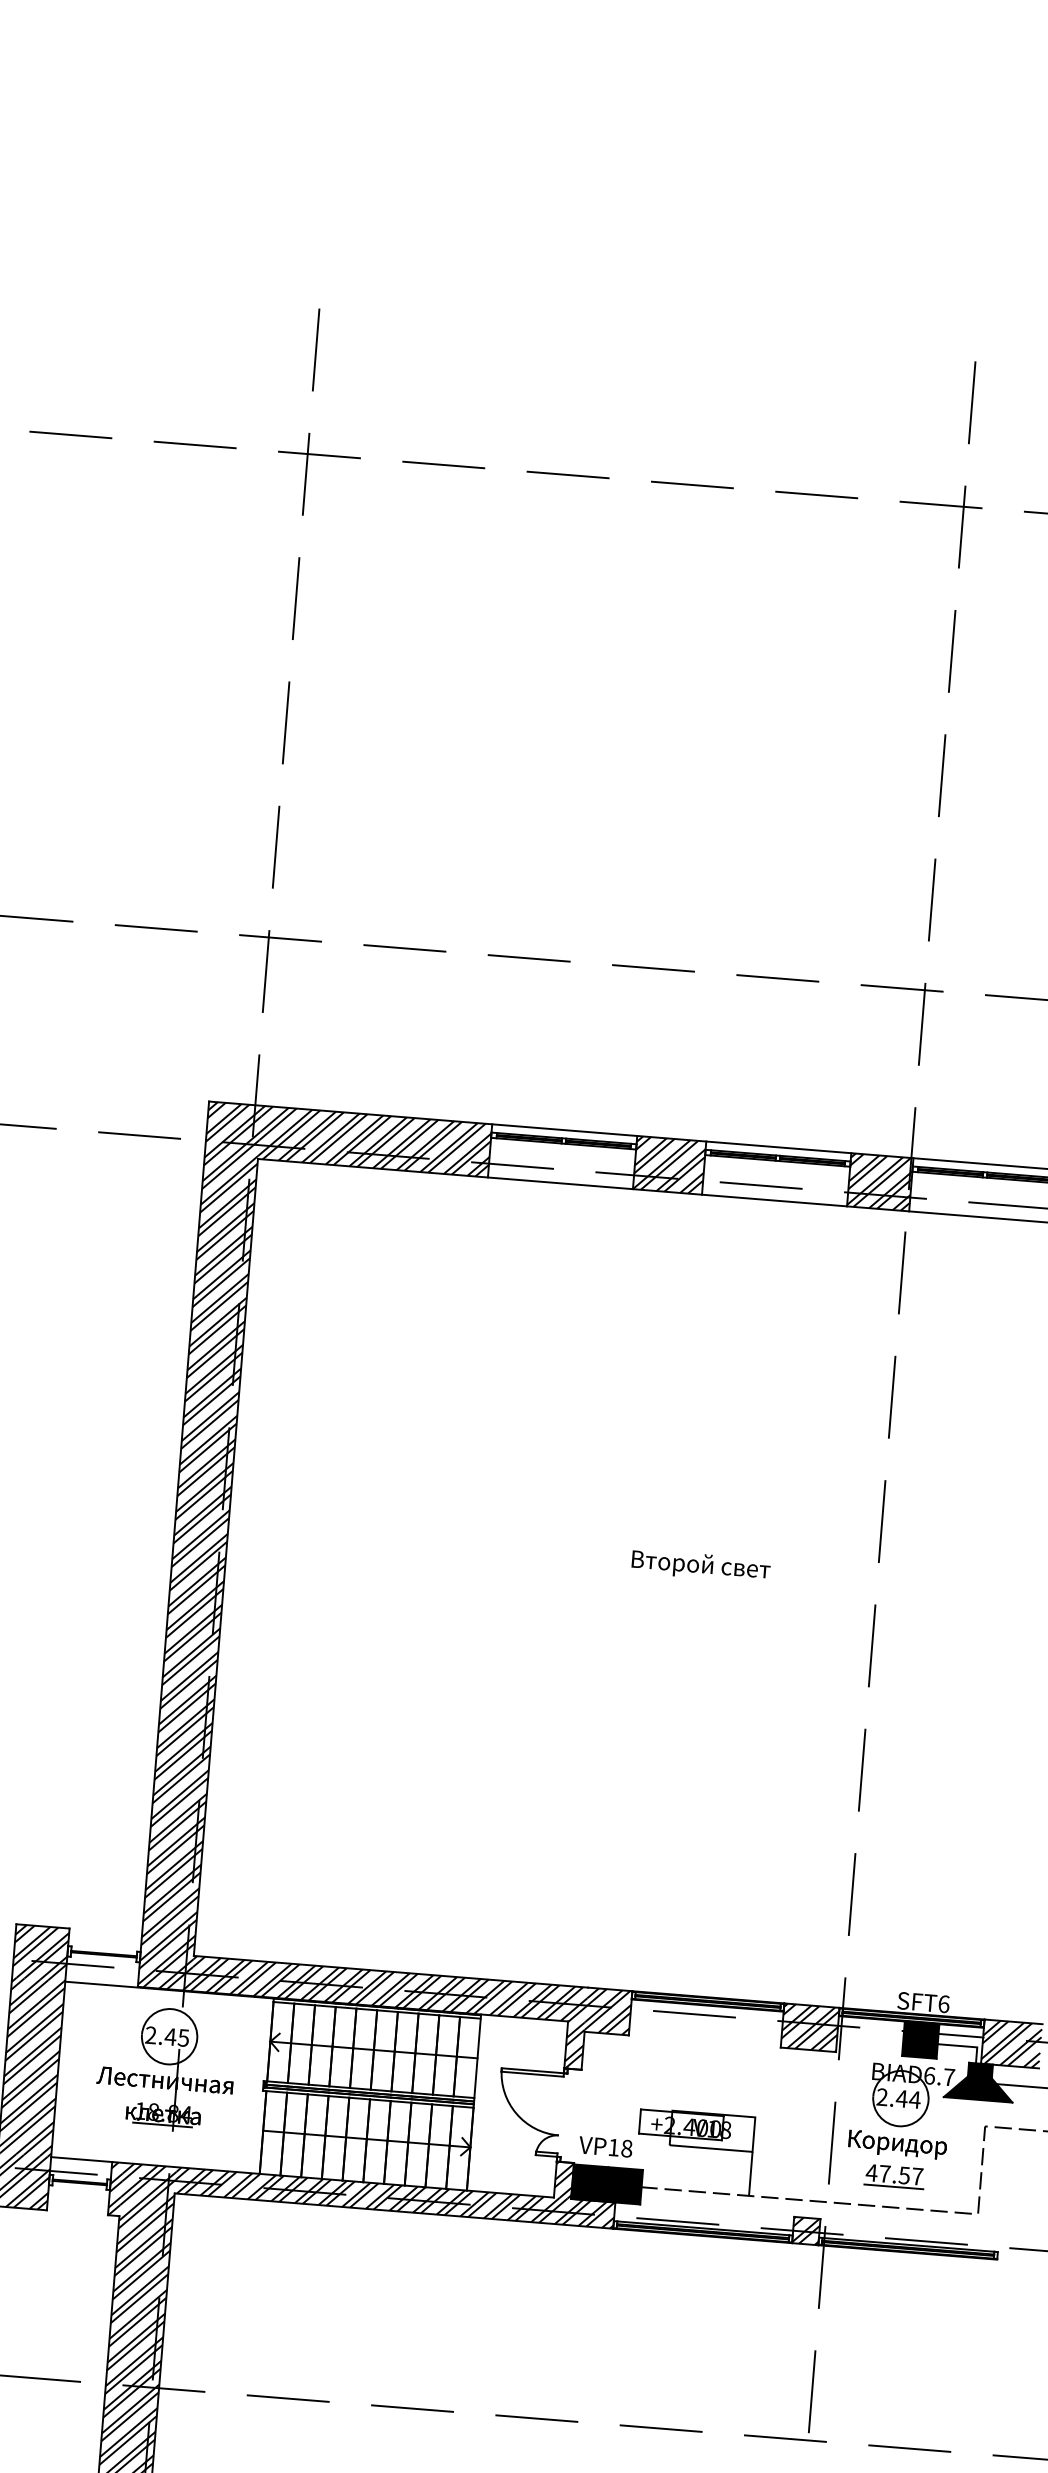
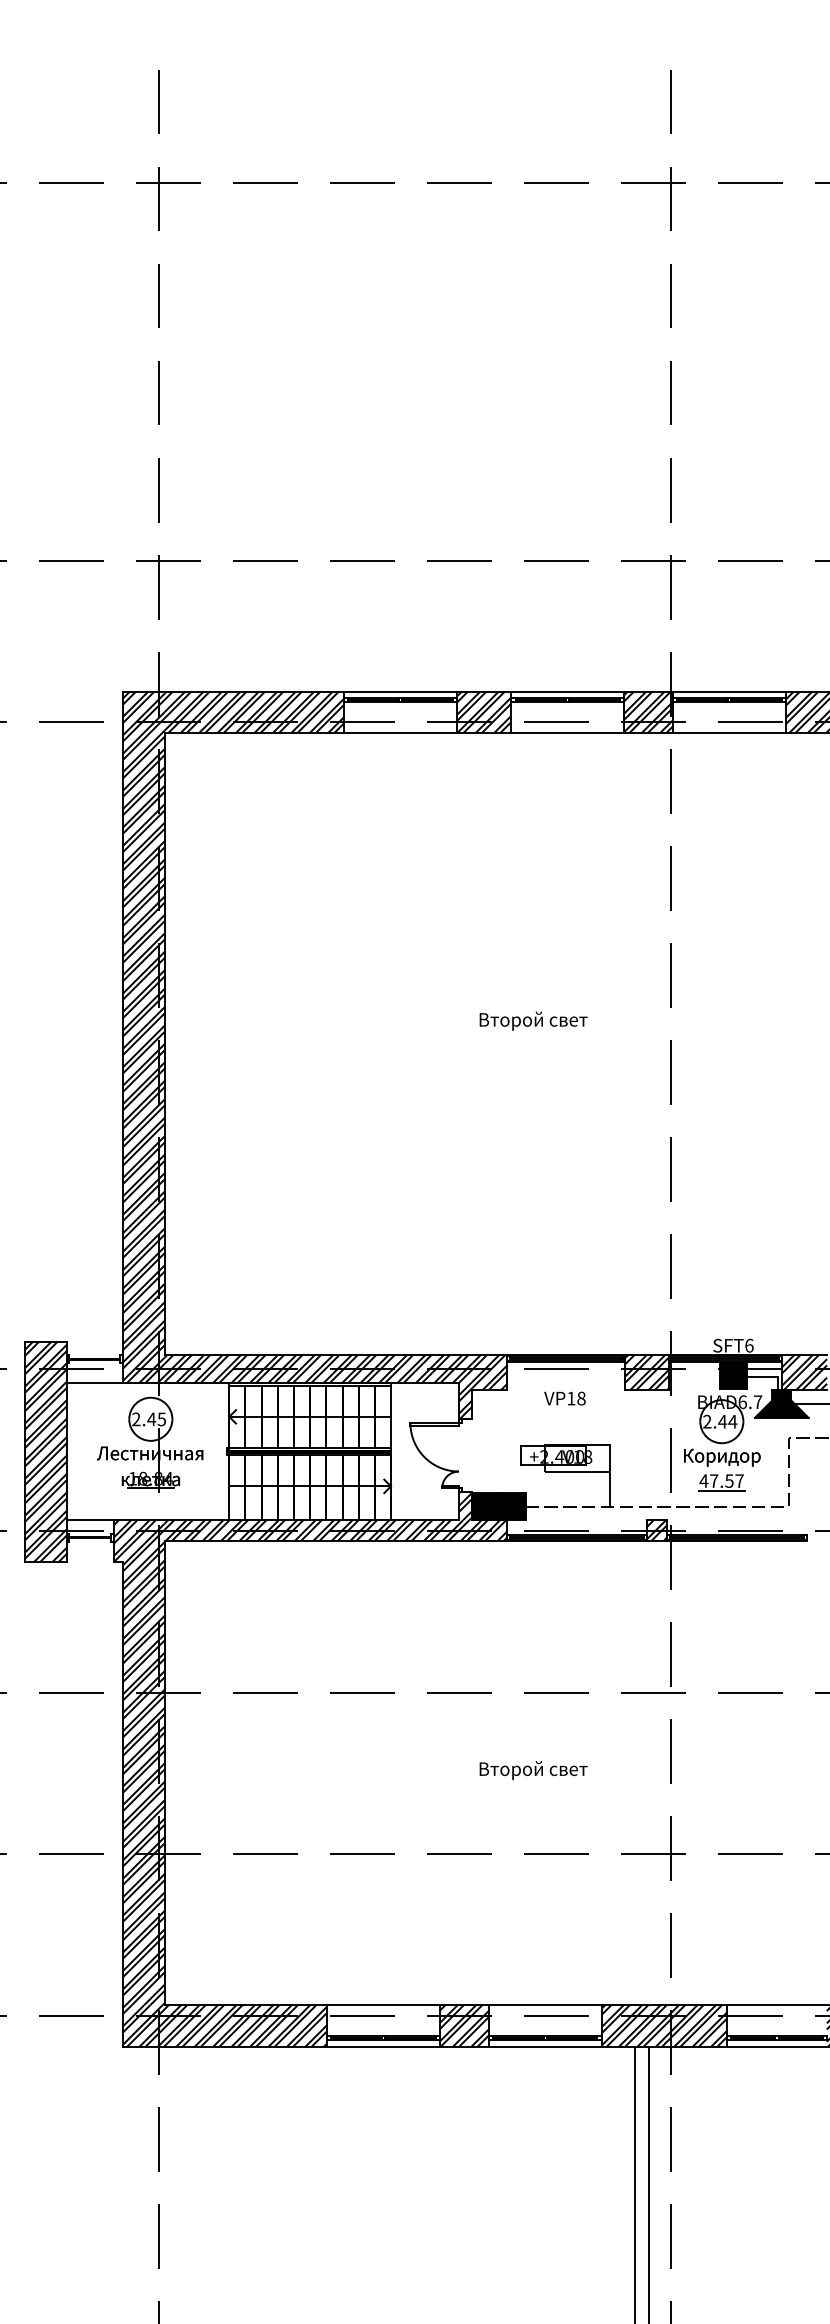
text: (605, 2146) -> (564, 1398), moved

